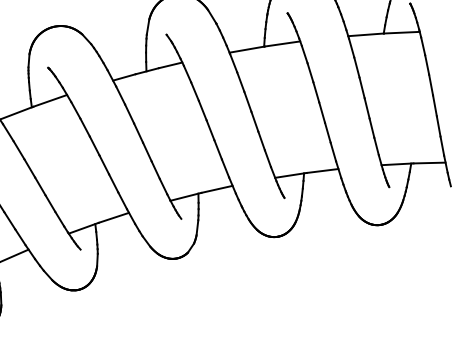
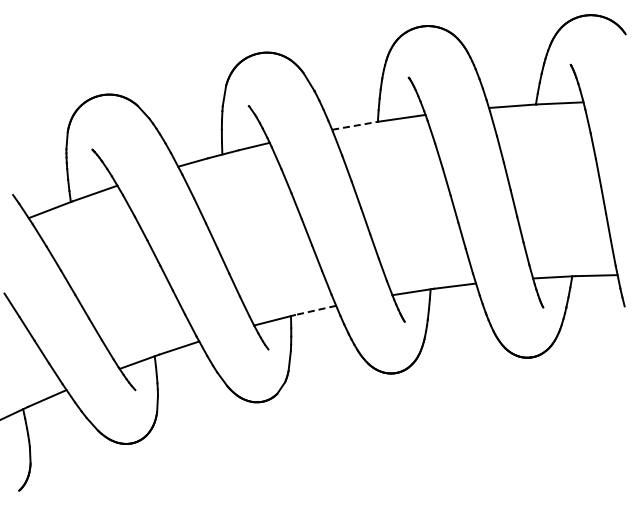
line: (247, 49) -> (355, 125), solid -> dashed
line: (216, 189) -> (315, 310), solid -> dashed

